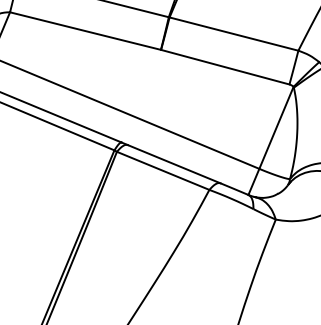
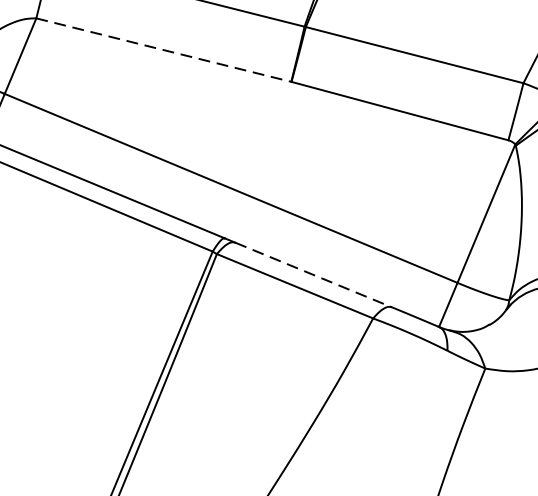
line: (85, 31) -> (163, 50), solid -> dashed
line: (174, 164) -> (314, 275), solid -> dashed

